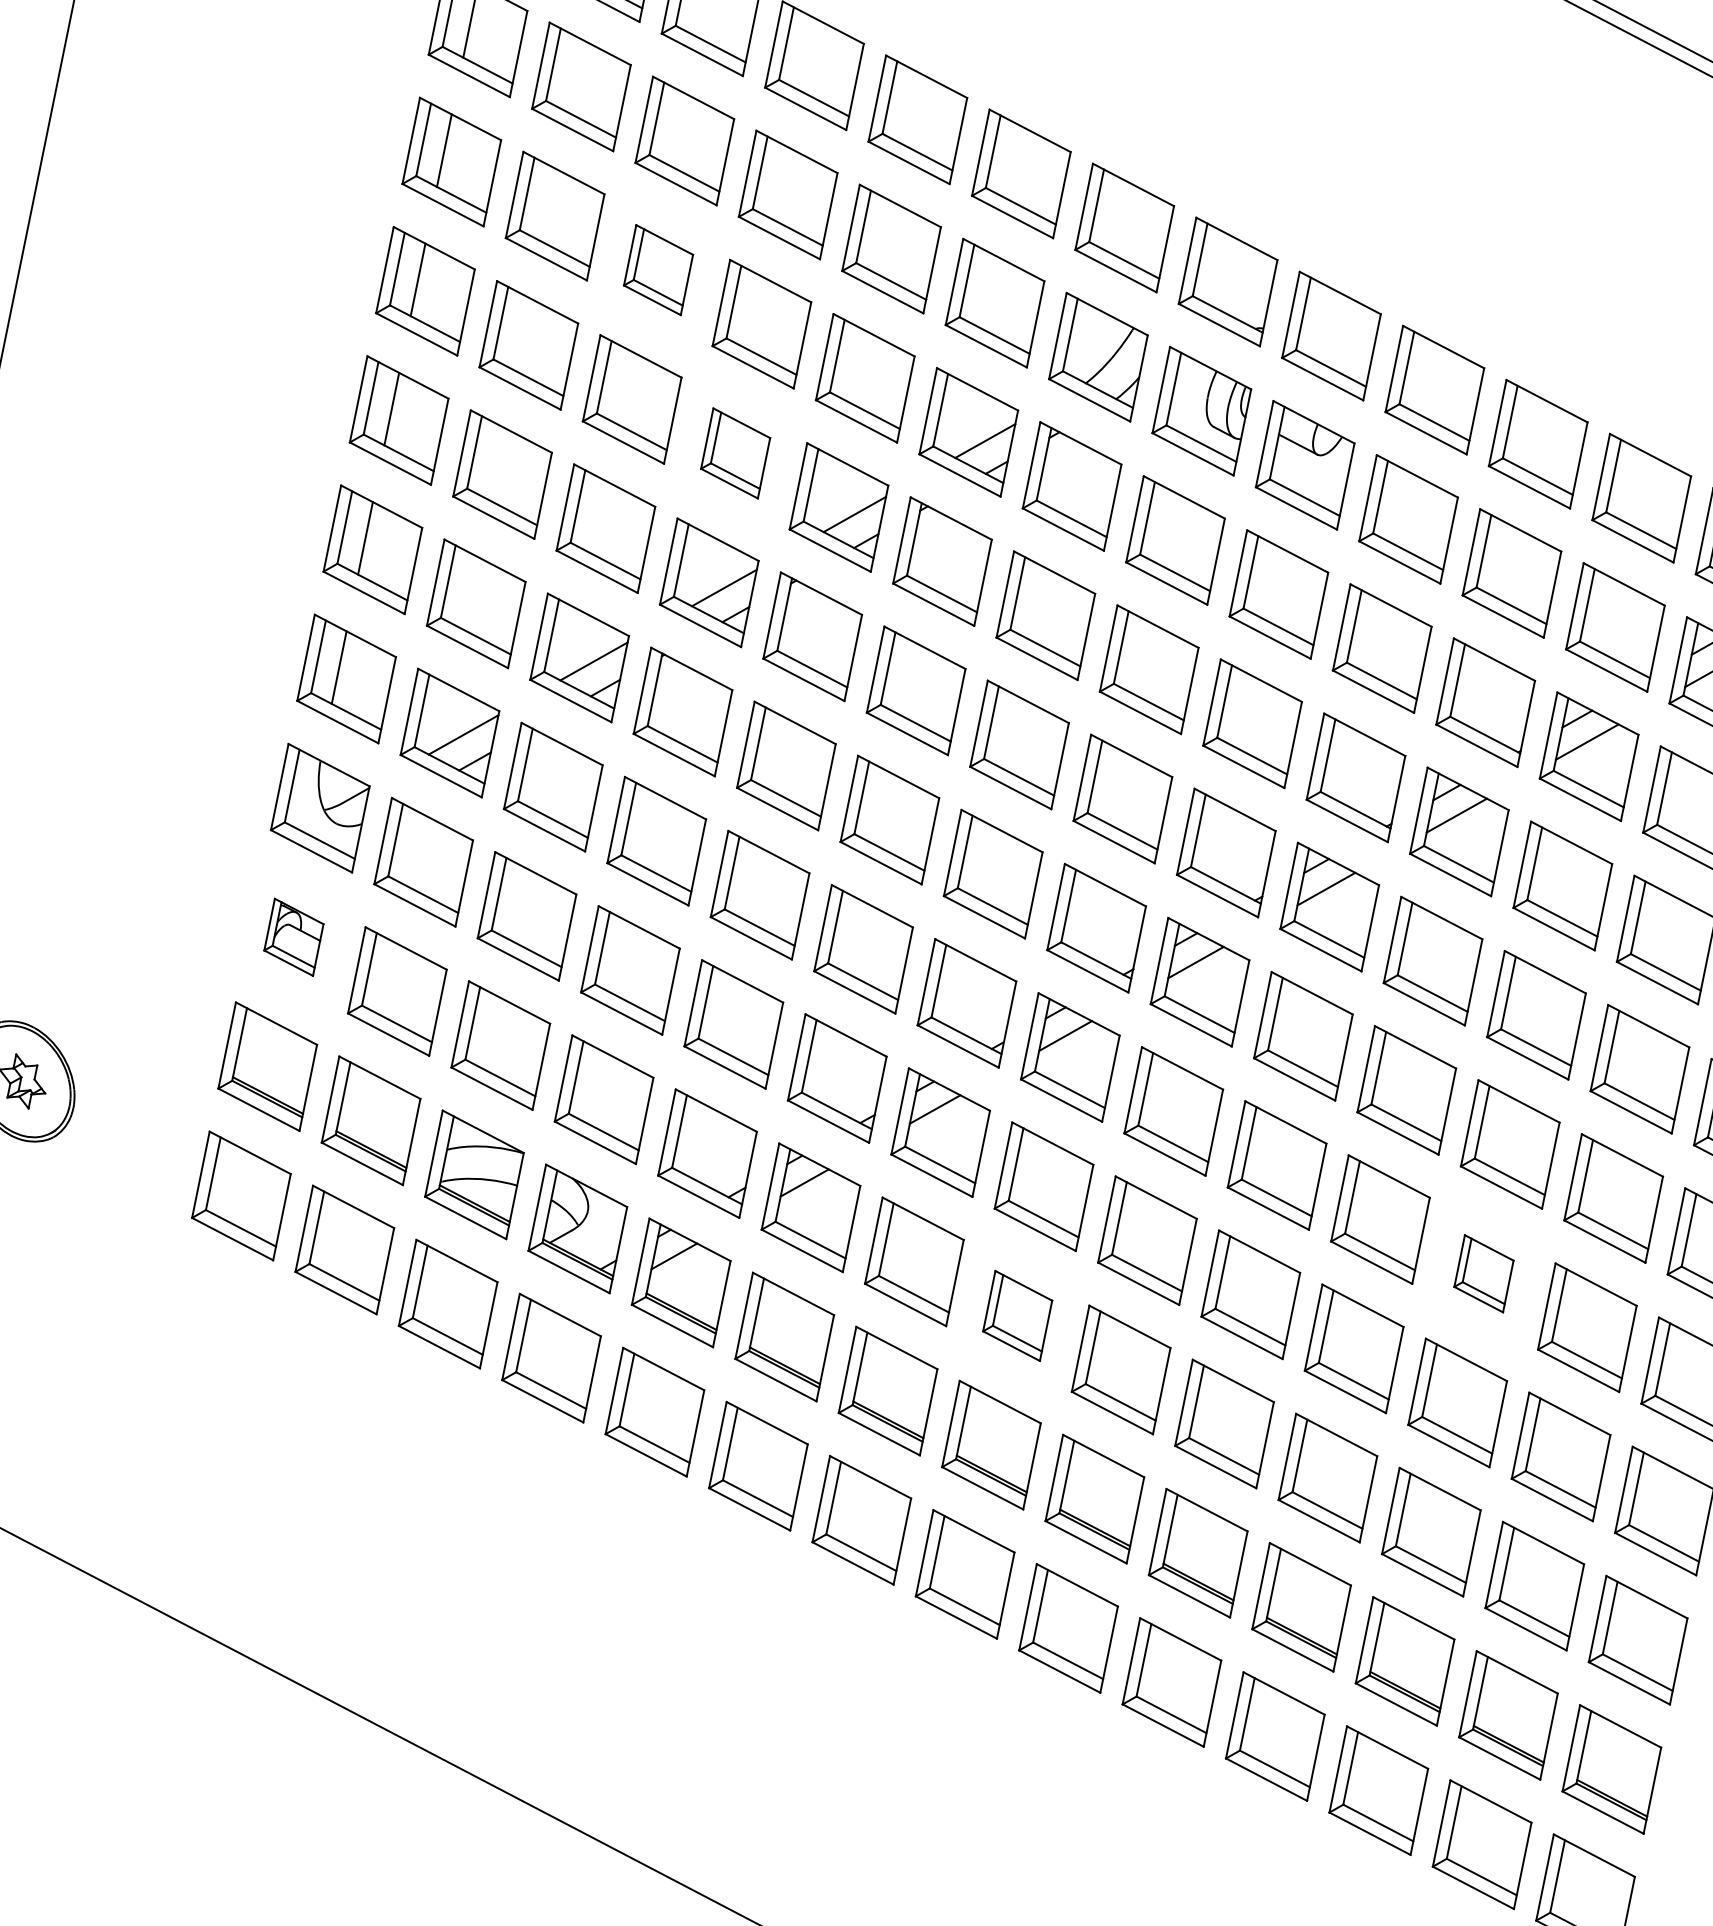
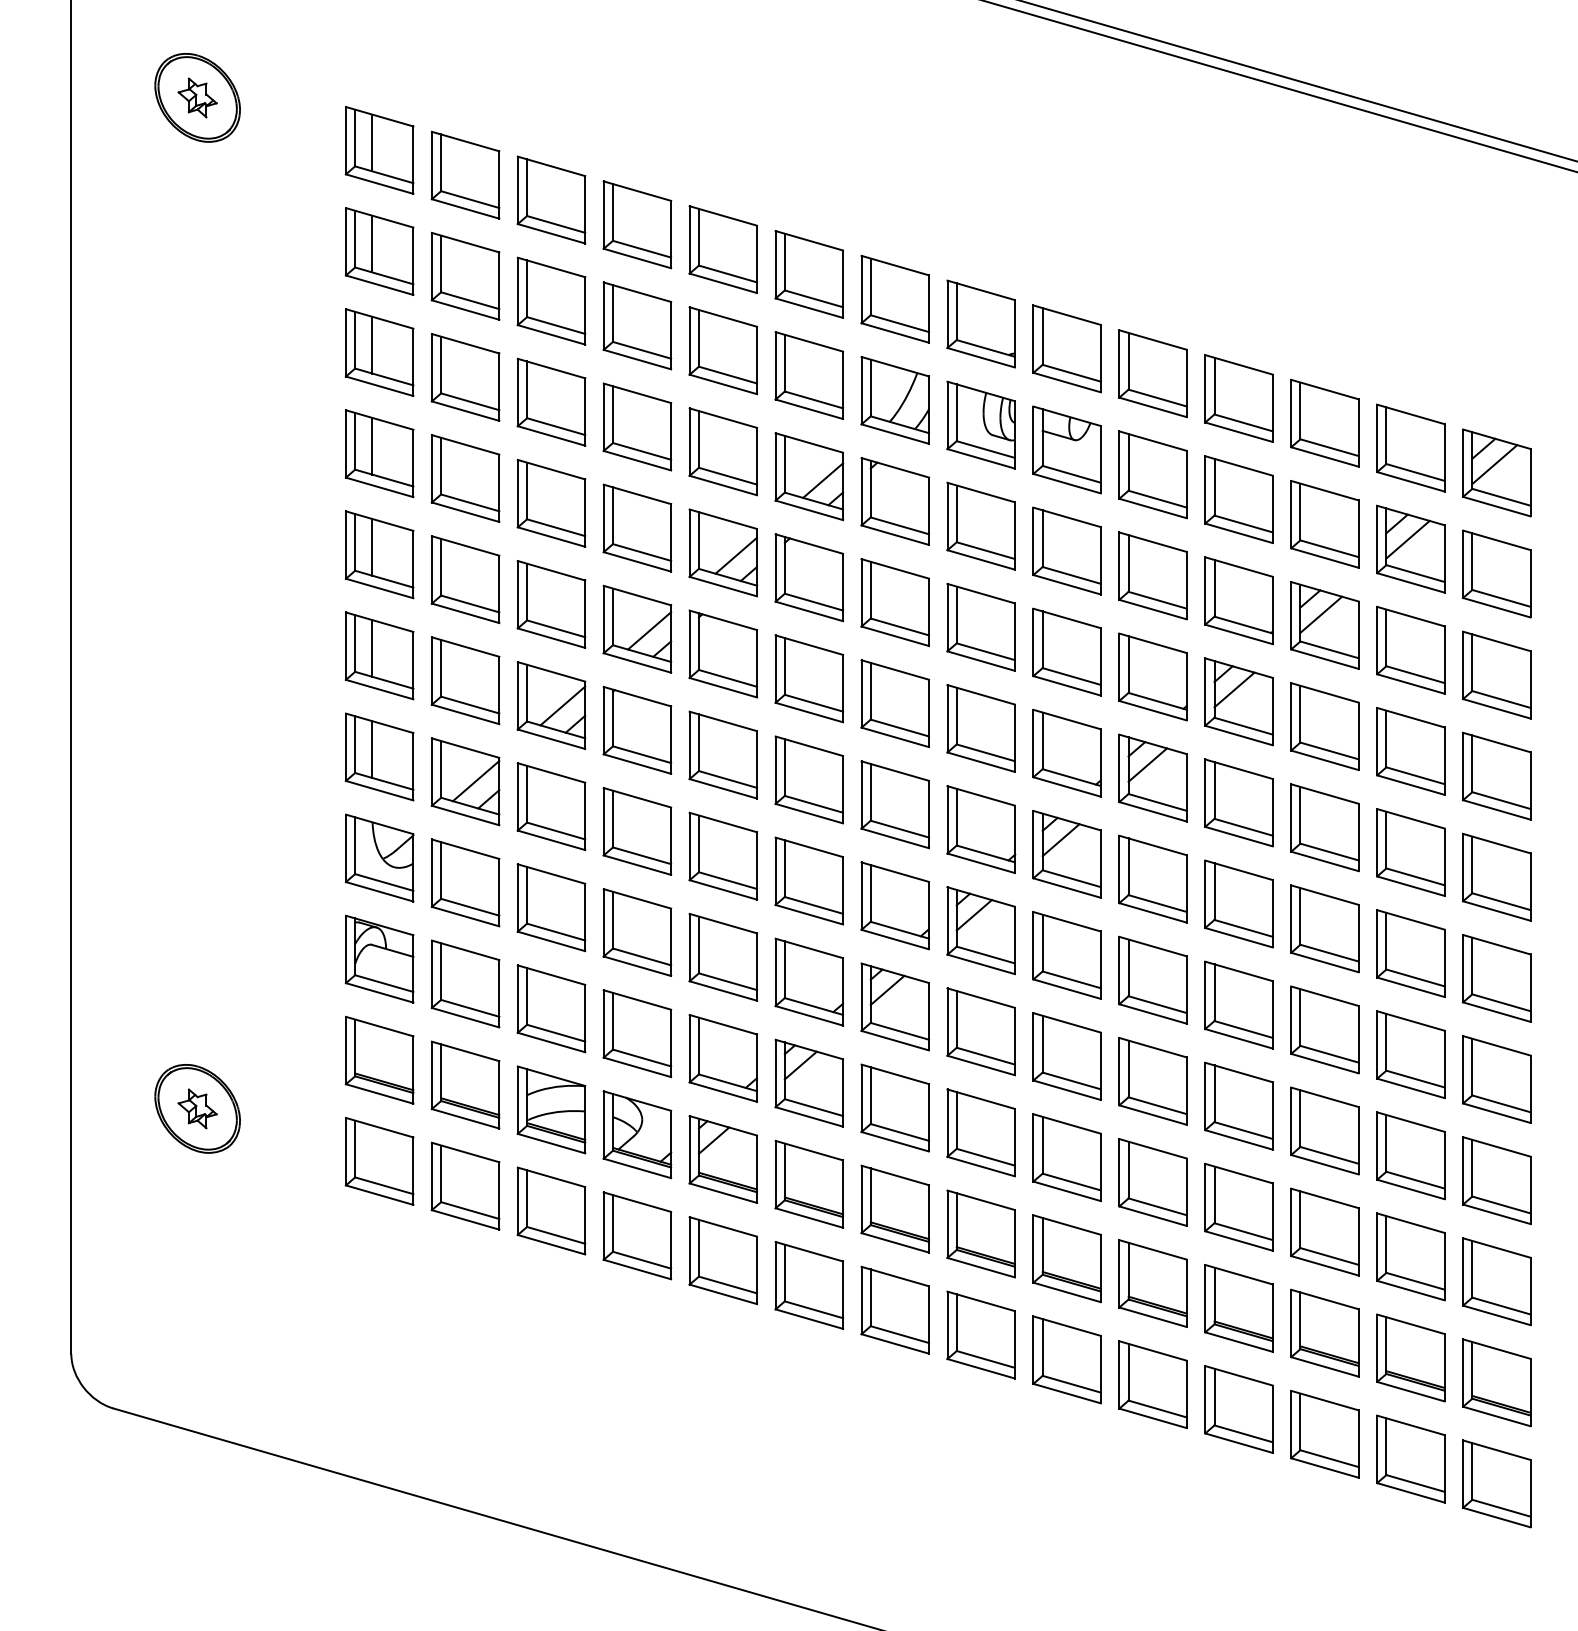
part: (658, 269) -> (551, 401), size x1.43
part: (735, 452) -> (637, 527), size x1.43
part: (293, 936) -> (379, 958), size x1.67
part: (1483, 1273) -> (1324, 1029), size x1.67
part: (1016, 1315) -> (980, 1132), size x1.43

